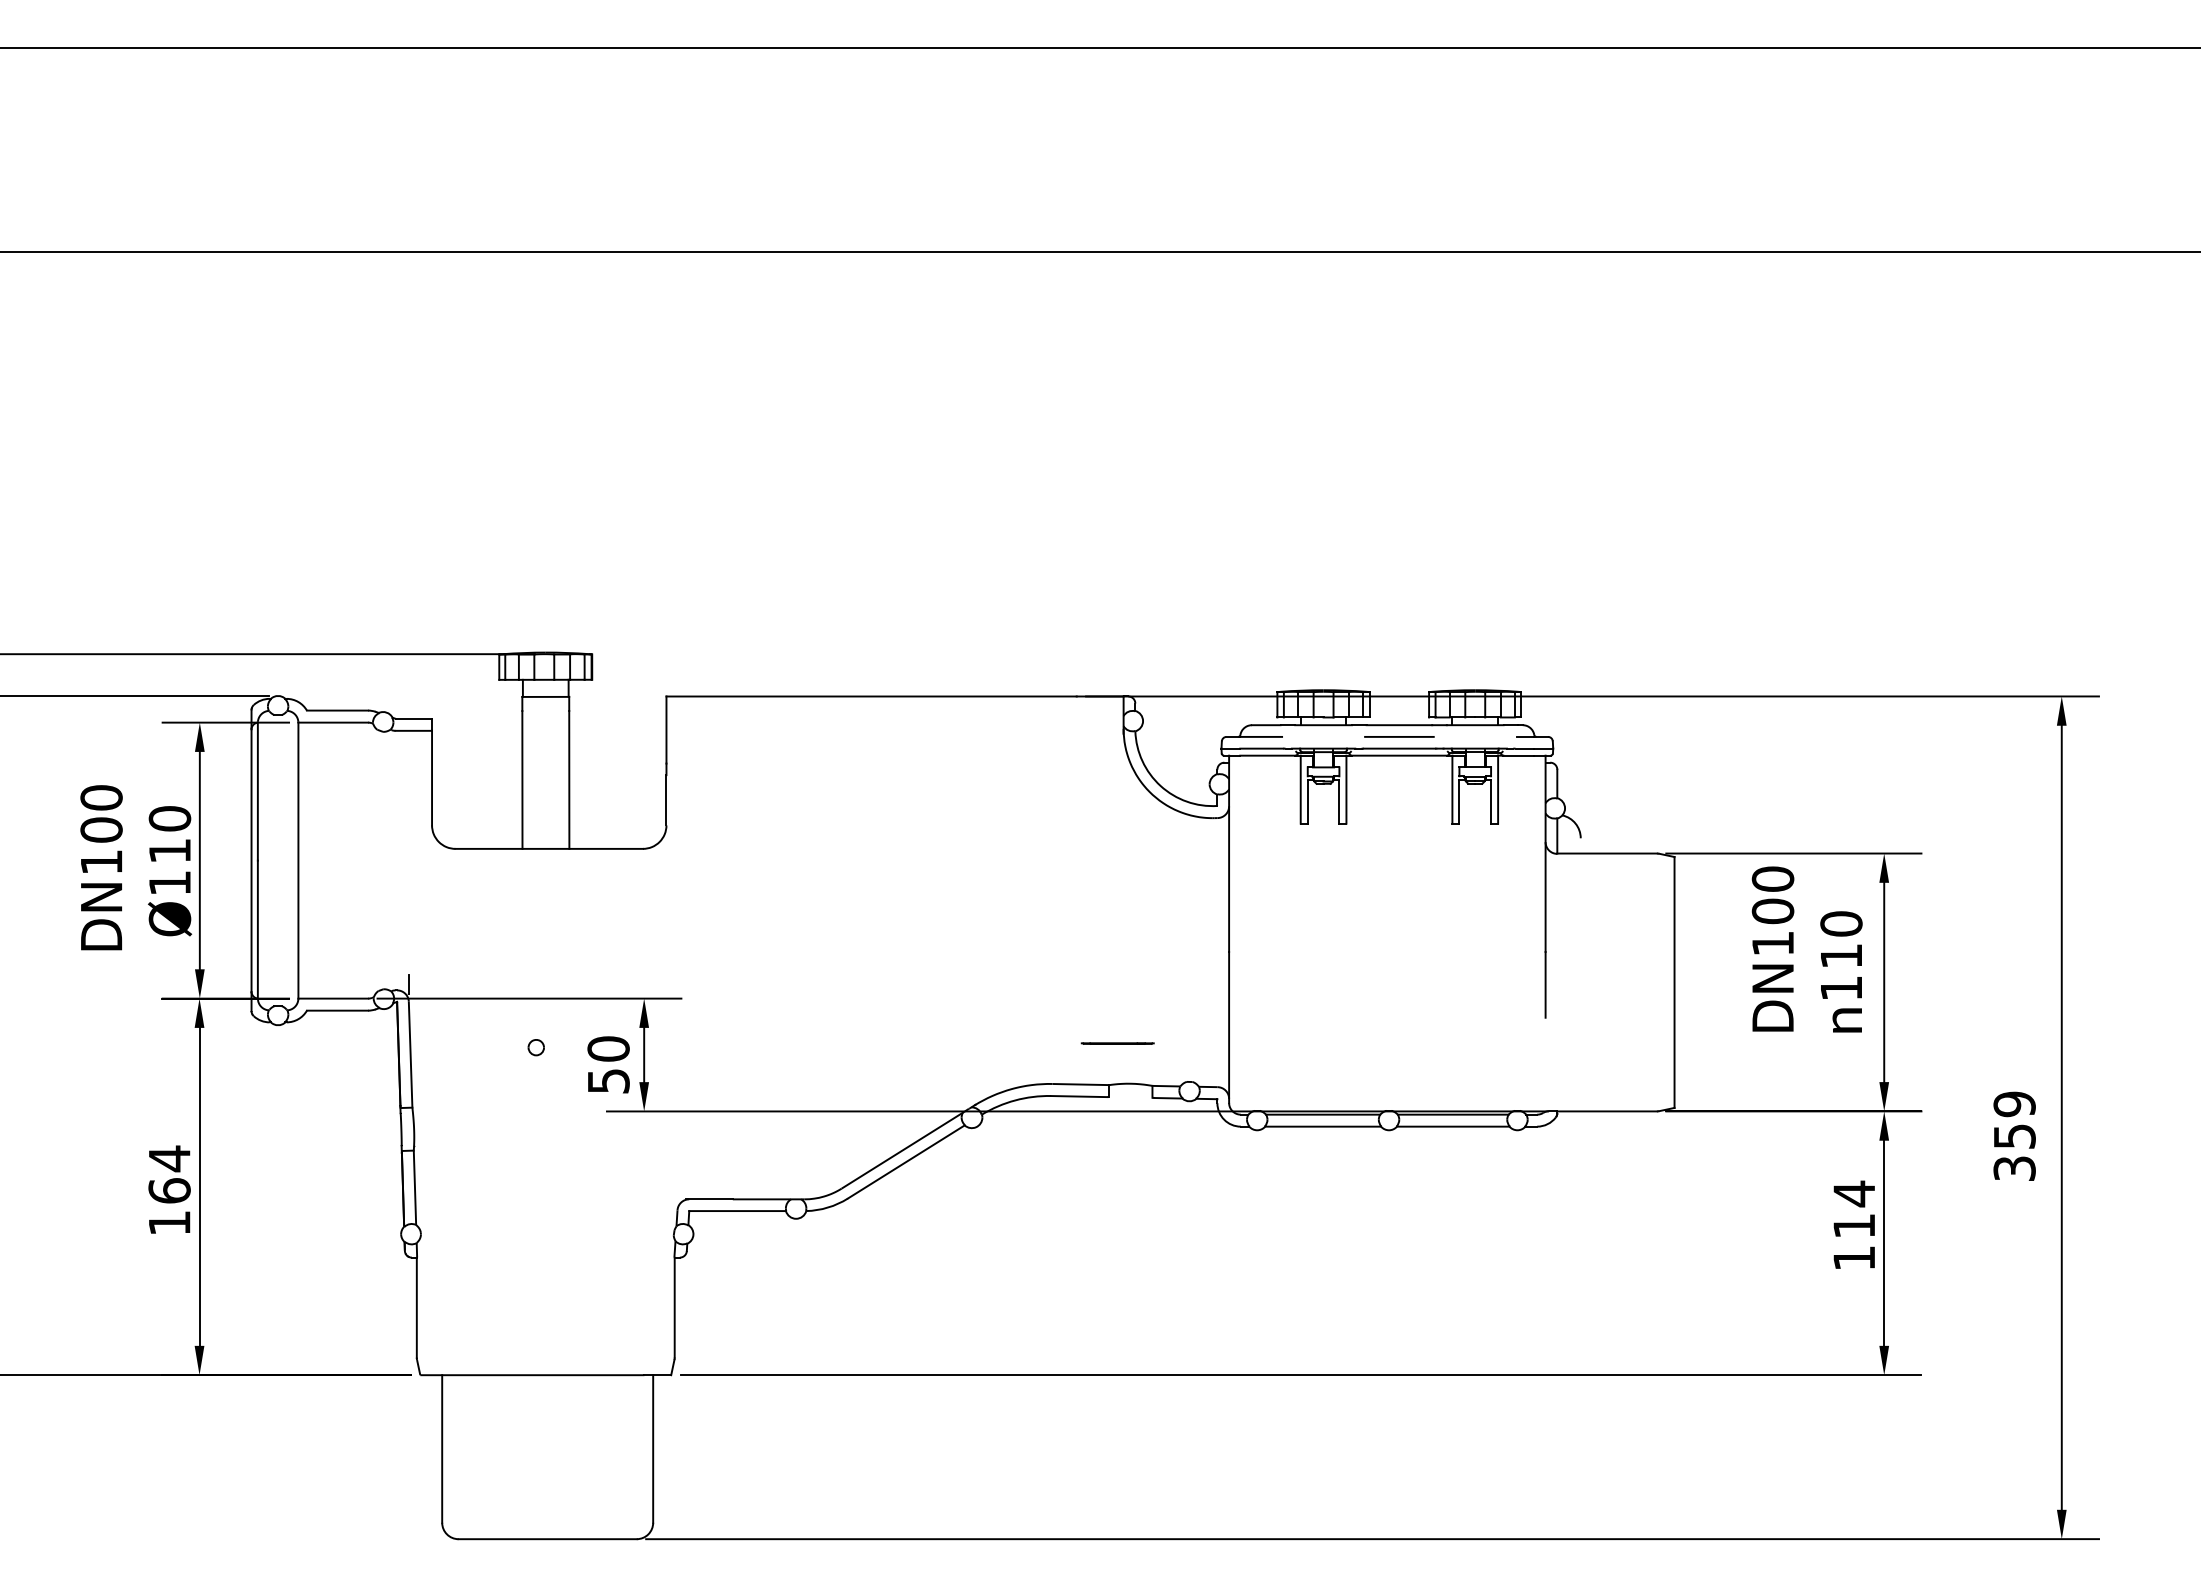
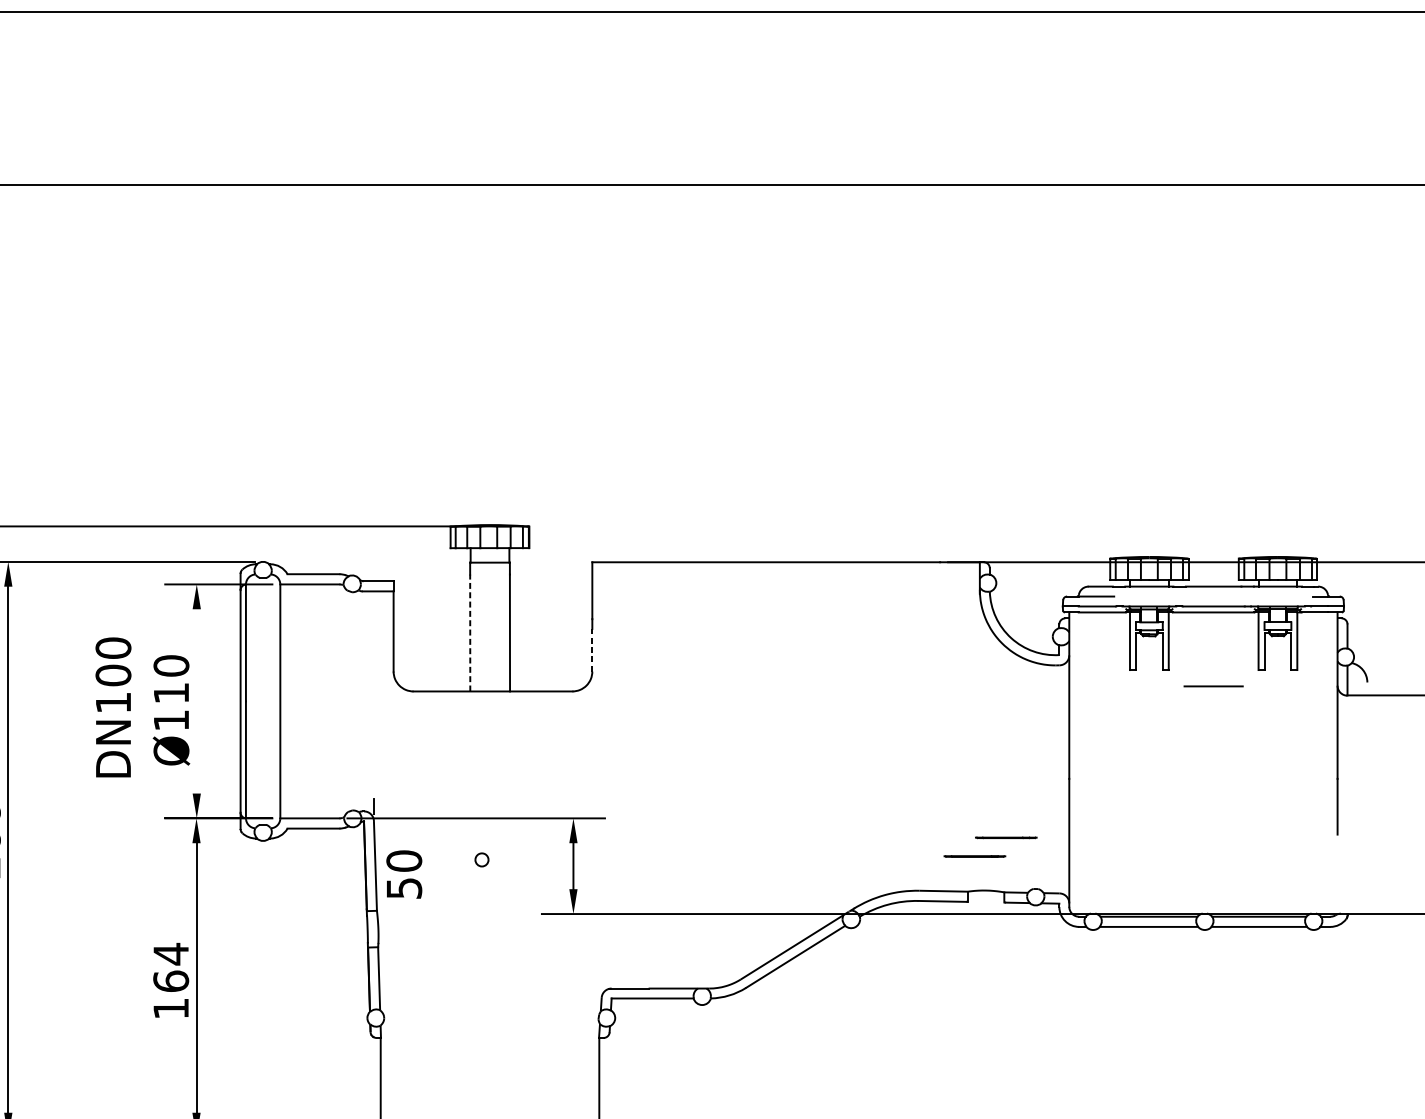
line: (1399, 736) -> (1213, 686), moved
line: (522, 779) -> (470, 632), solid -> dashed
line: (666, 799) -> (592, 649), solid -> dashed
line: (199, 860) -> (196, 701), removed
line: (1154, 1021) -> (1006, 837), added
text: (608, 1064) -> (404, 874), moved

